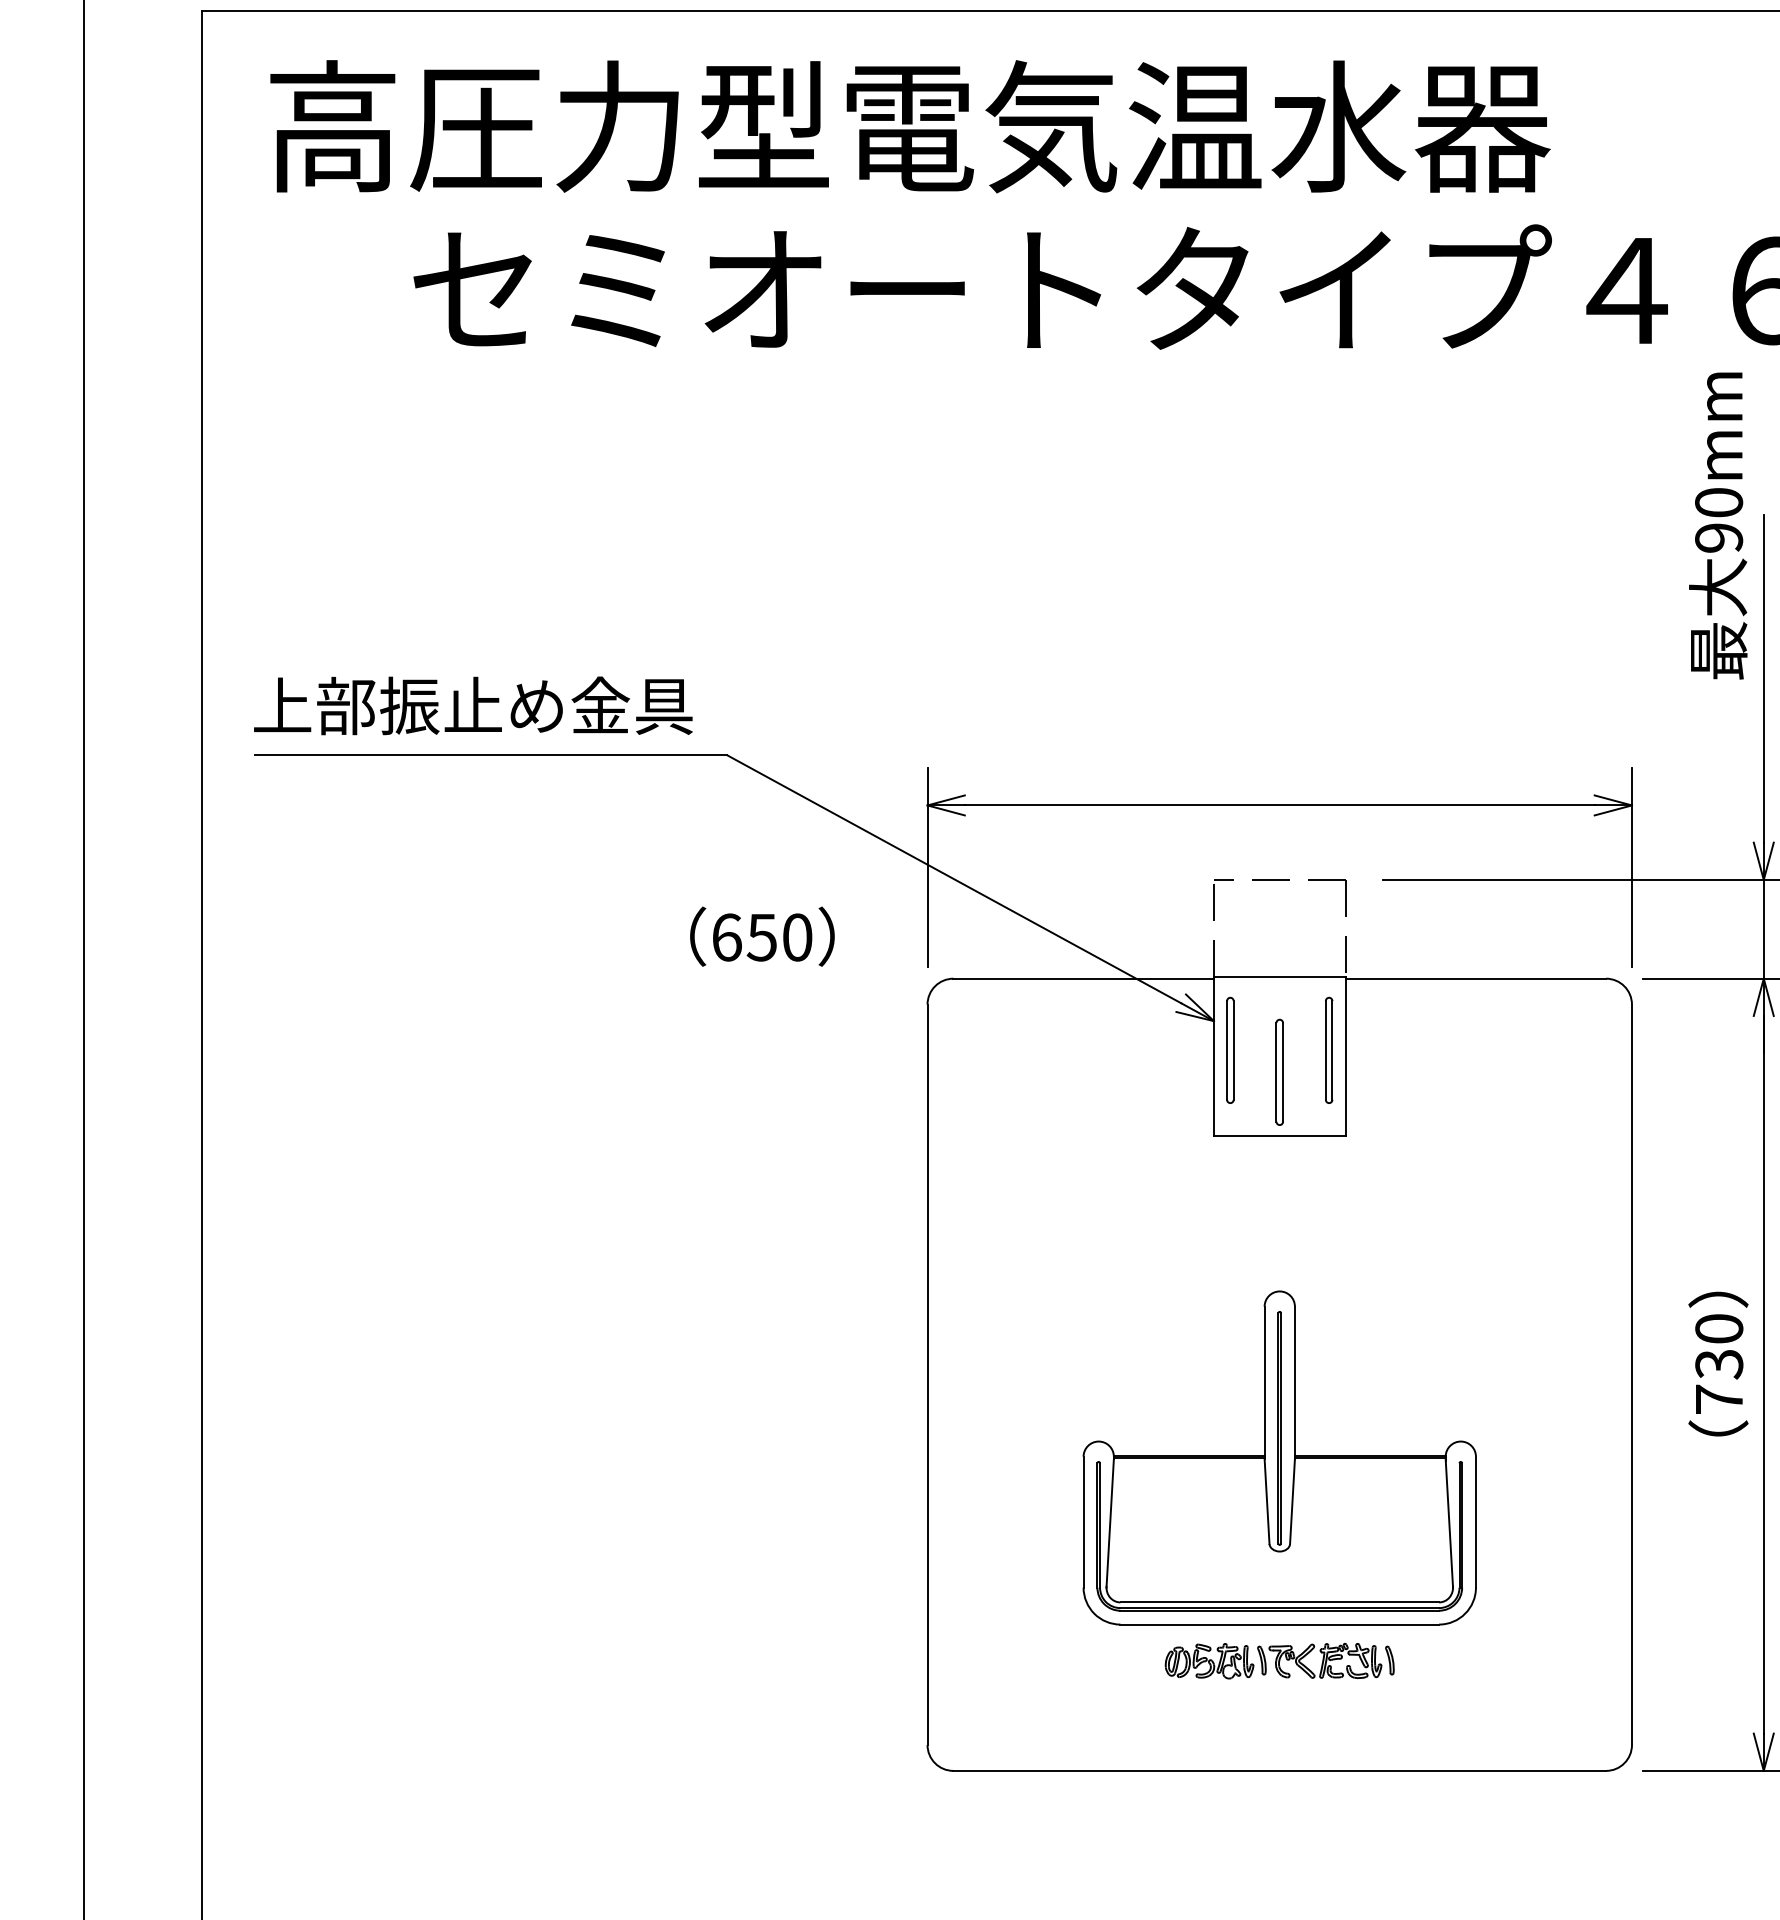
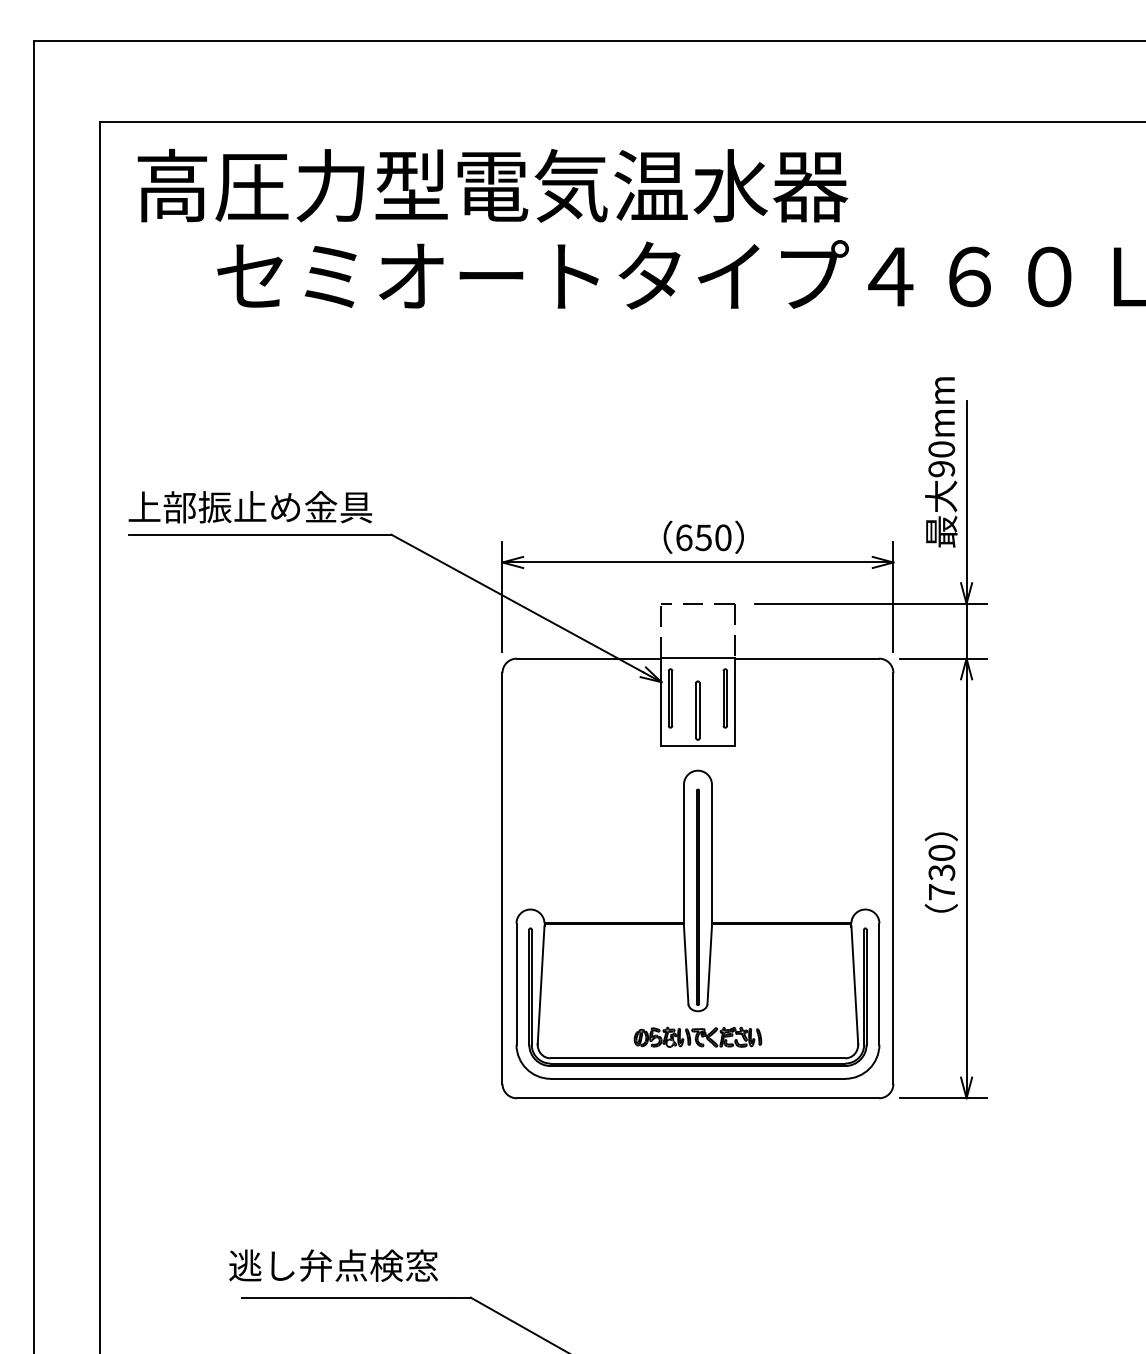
text: (1718, 526) -> (941, 462), moved
text: (761, 935) -> (703, 536), moved
part: (1278, 1457) -> (697, 924), size x1.67

